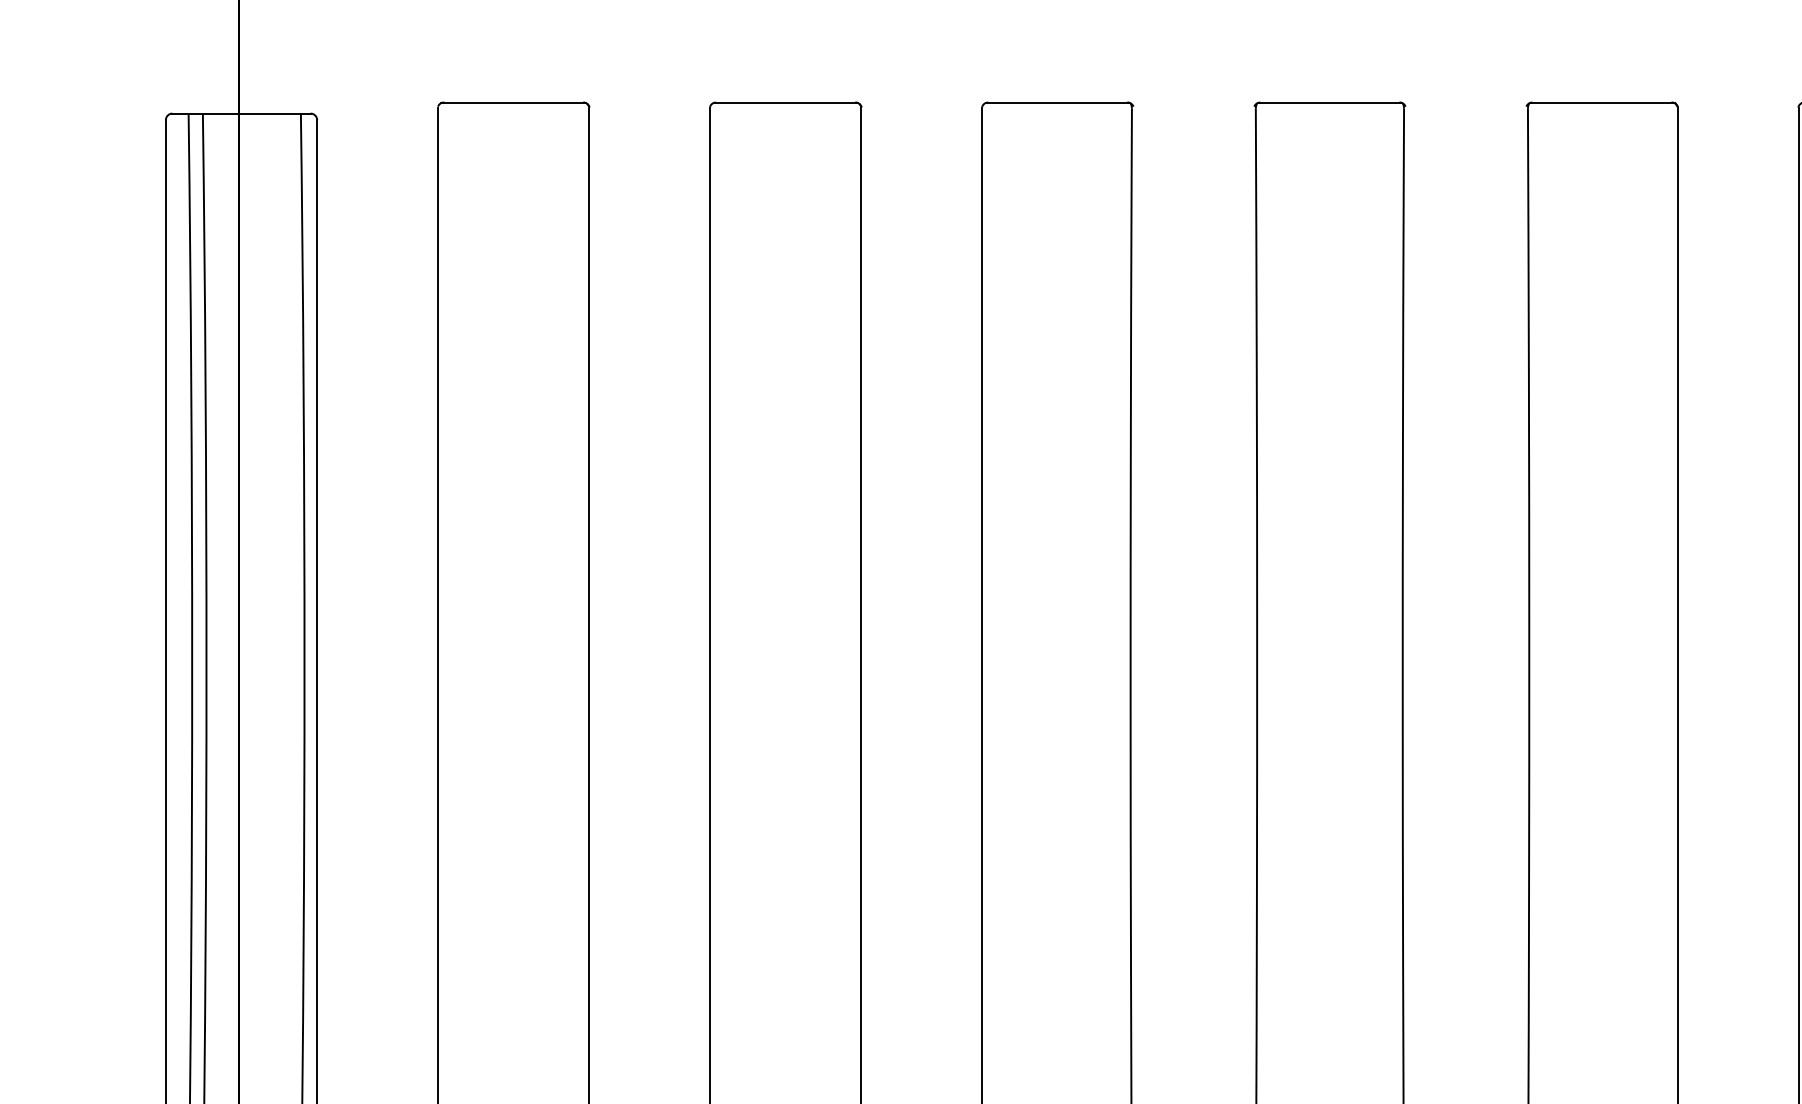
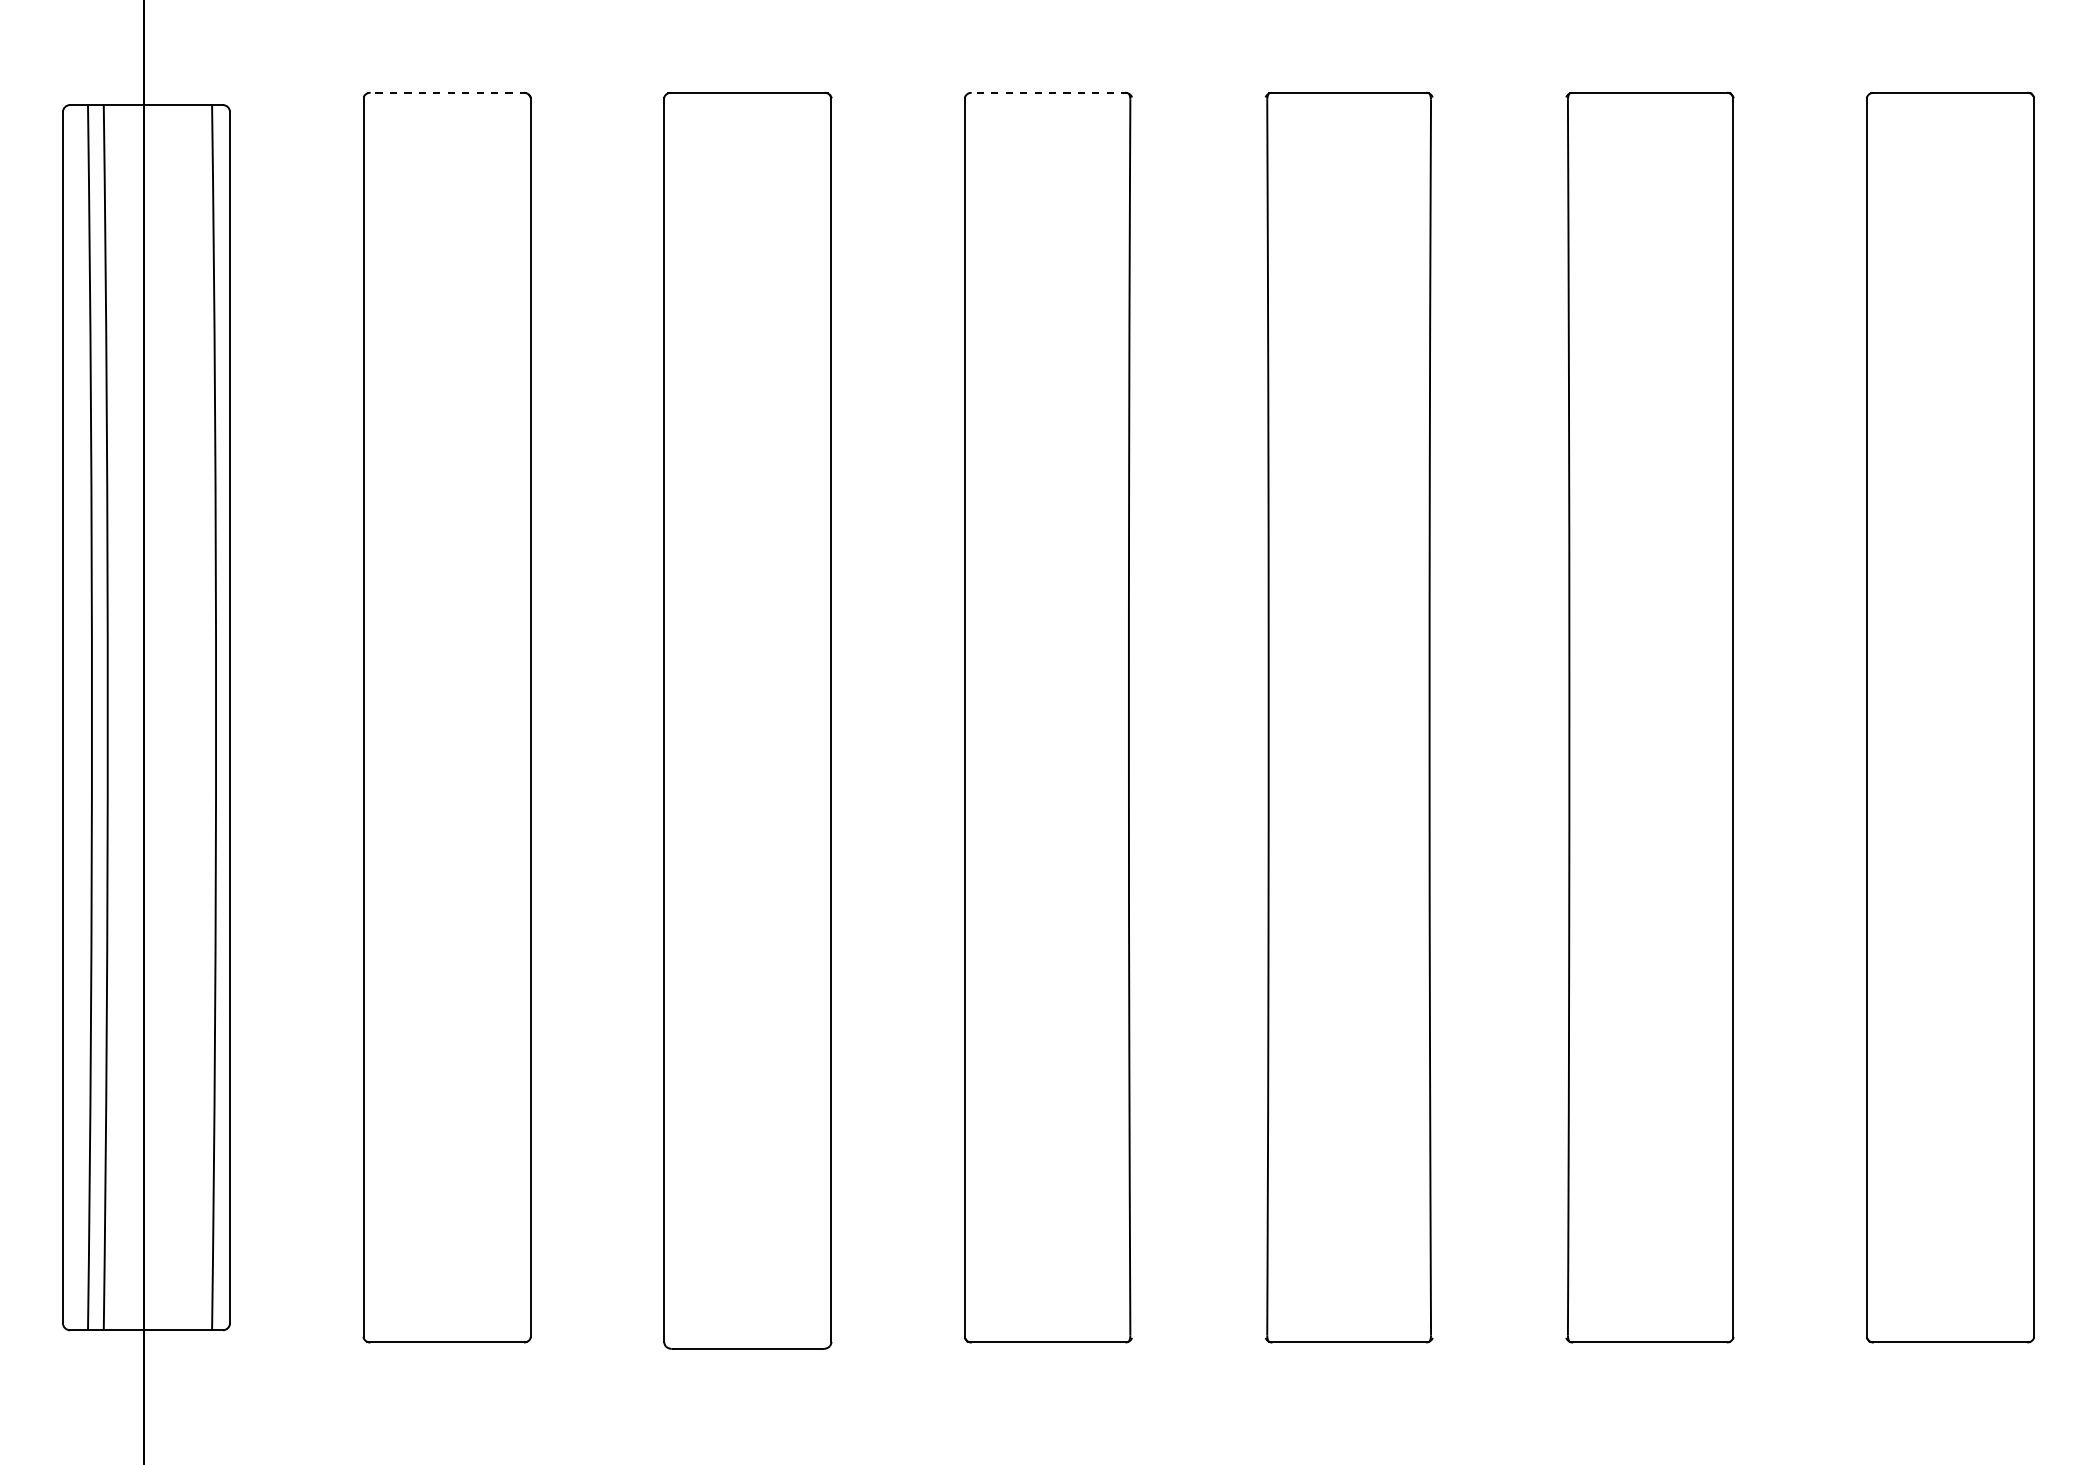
line: (513, 103) -> (447, 93), solid -> dashed
line: (1057, 103) -> (1048, 93), solid -> dashed

